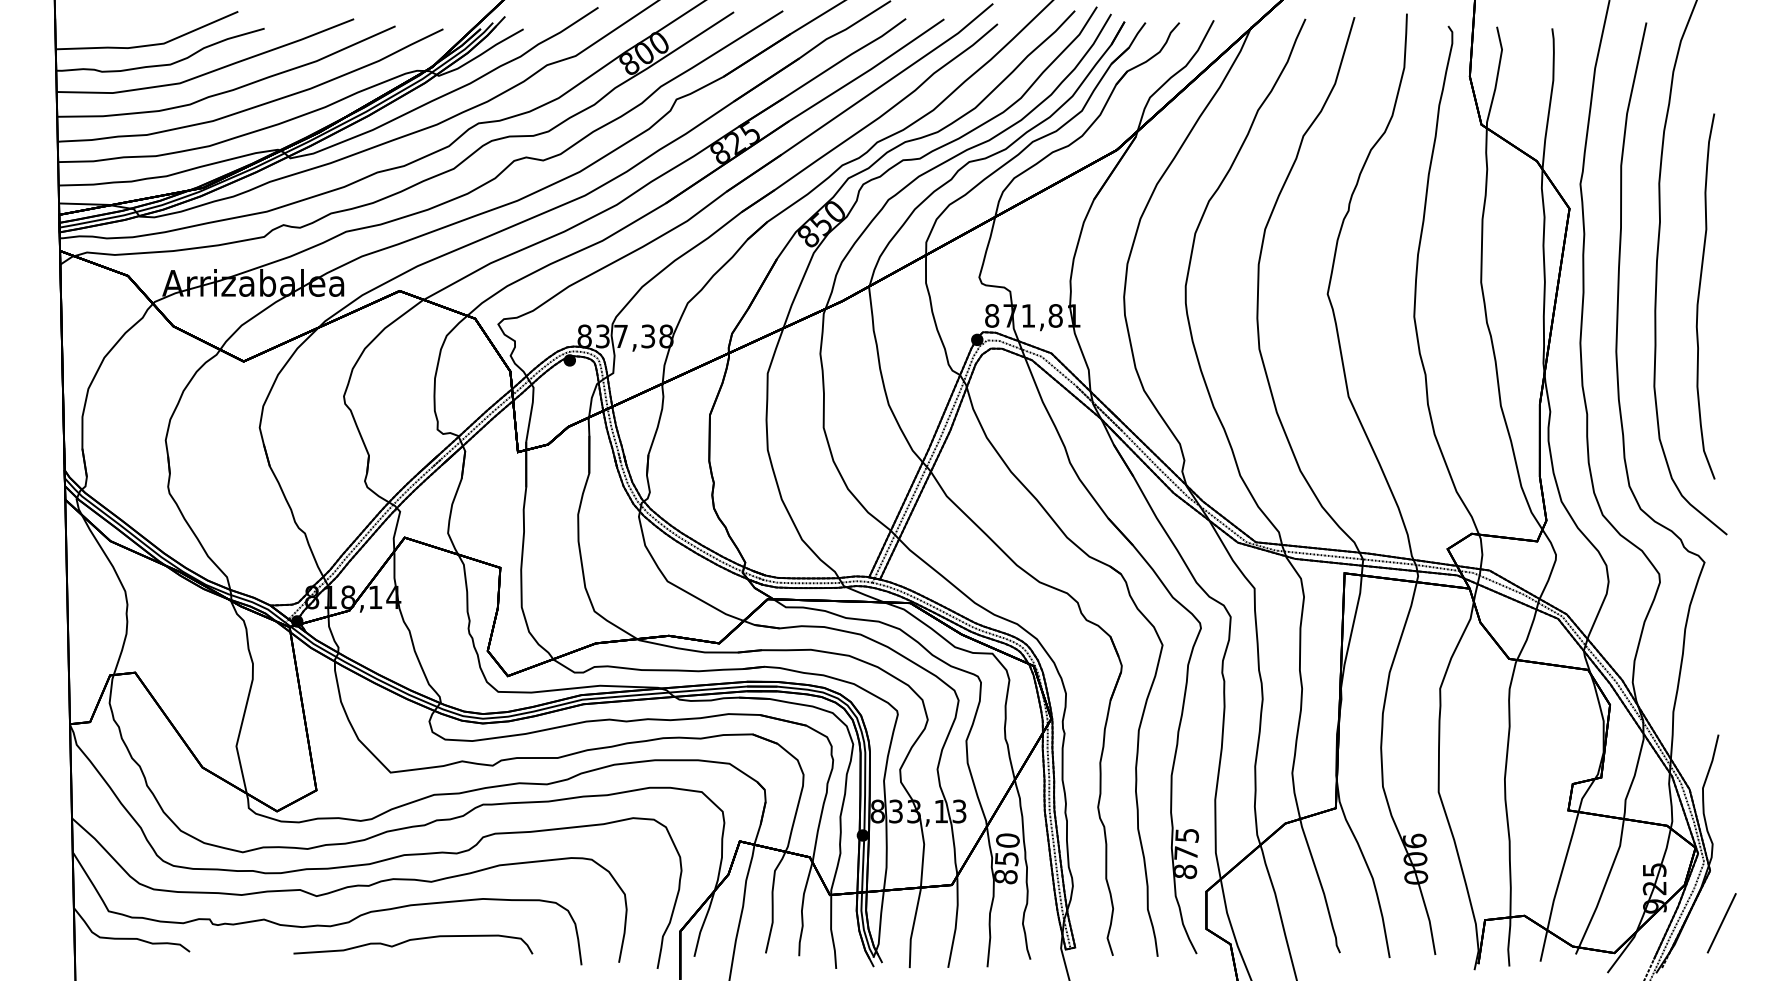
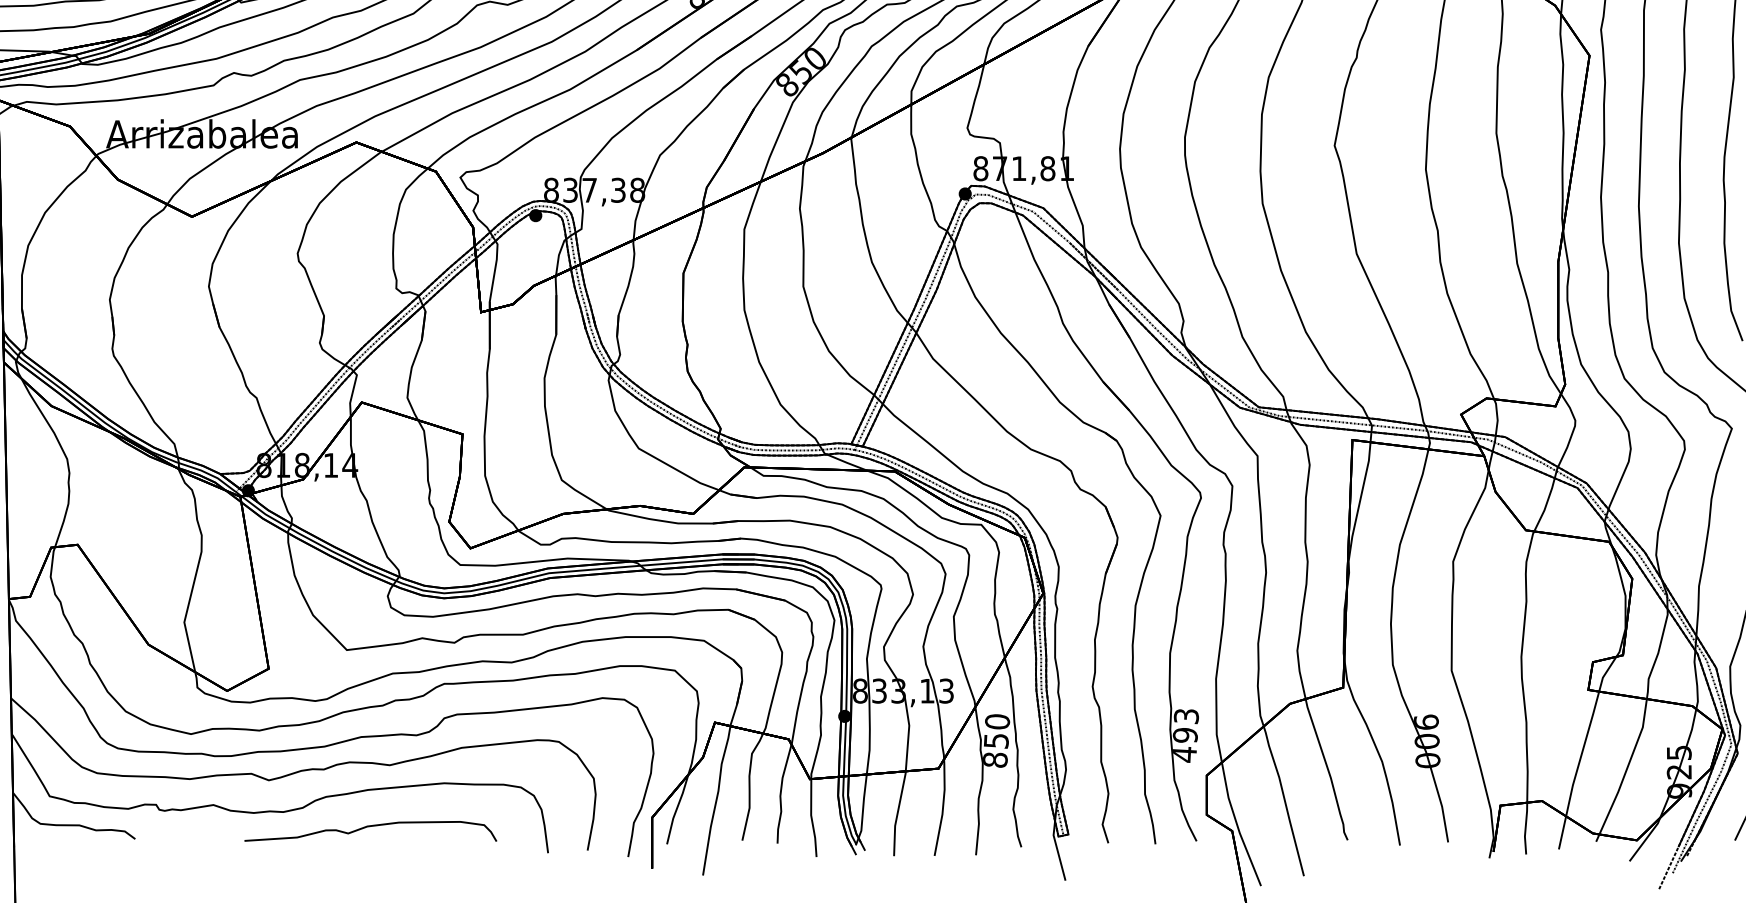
text: (1186, 853) -> (1185, 735), 875 -> 493

